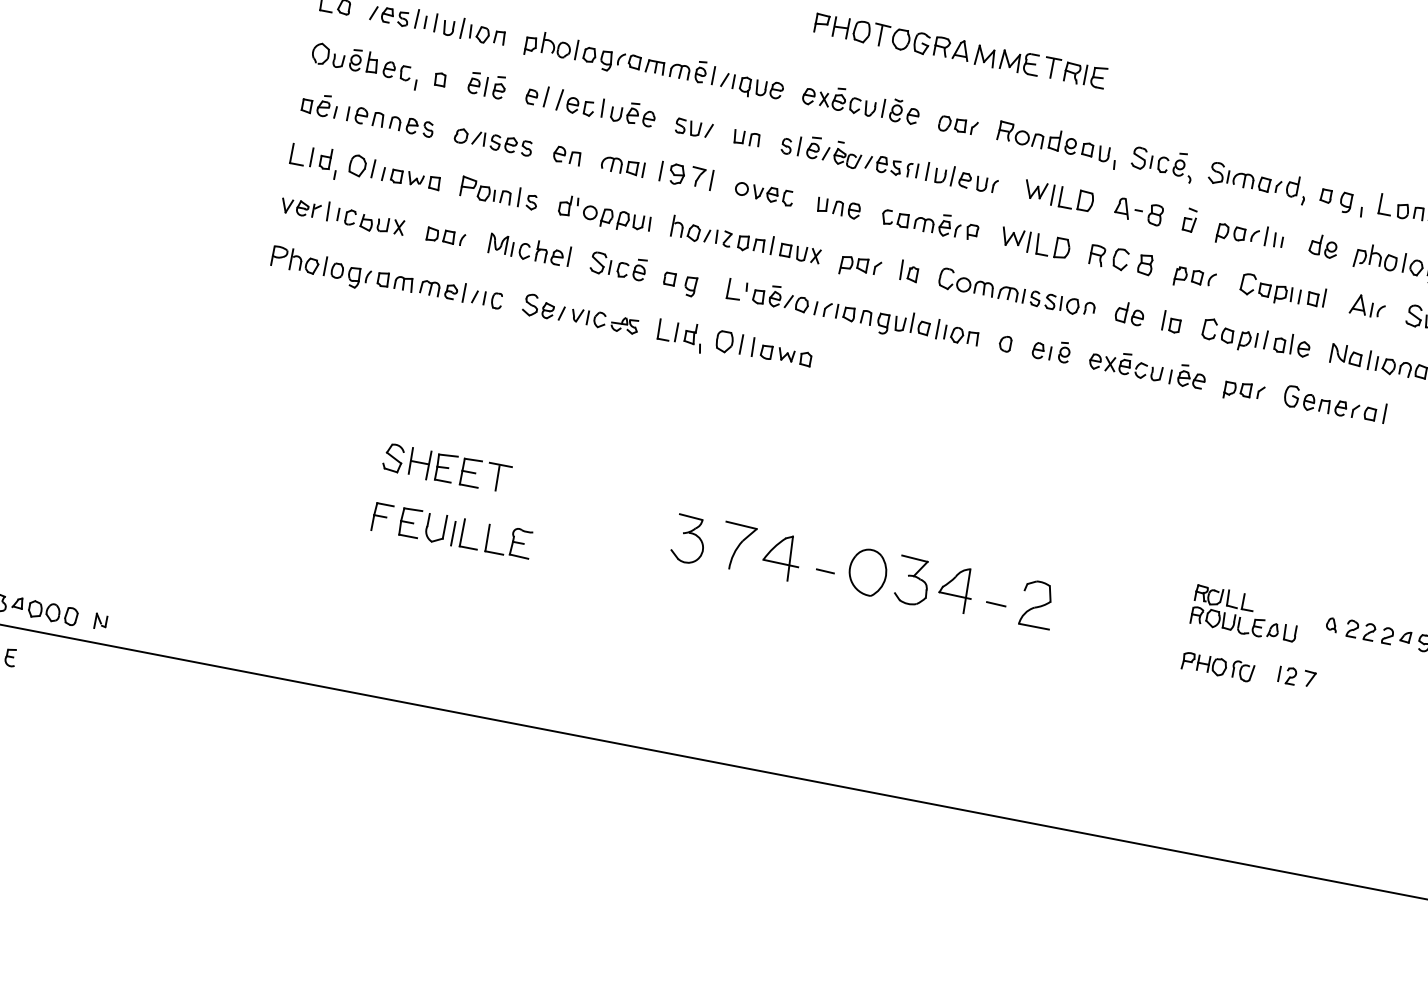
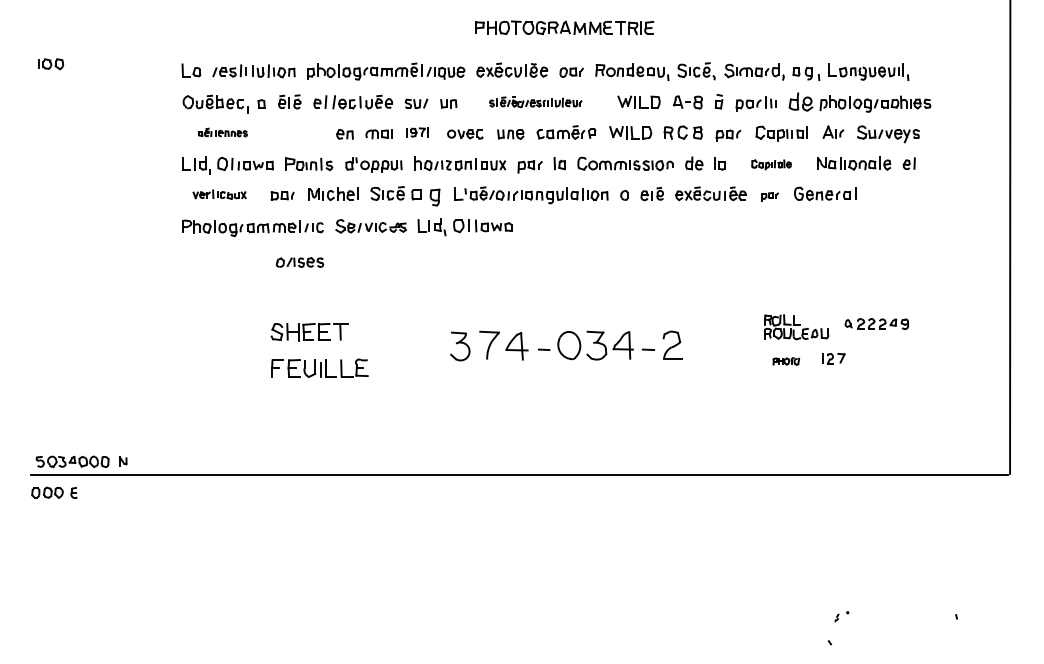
part: (367, 114) -> (222, 132), size x0.6
part: (492, 141) -> (299, 262), moved
part: (889, 163) -> (535, 102), size x0.7
part: (686, 175) -> (417, 132), size x0.7
part: (342, 214) -> (219, 194), size x0.7
part: (1323, 245) -> (800, 101), size x1.4
part: (679, 282) -> (425, 196), size x1.4
part: (1256, 339) -> (771, 164), size x0.6
part: (1242, 391) -> (769, 196), size x0.7
part: (1218, 666) -> (786, 361), size x0.6

